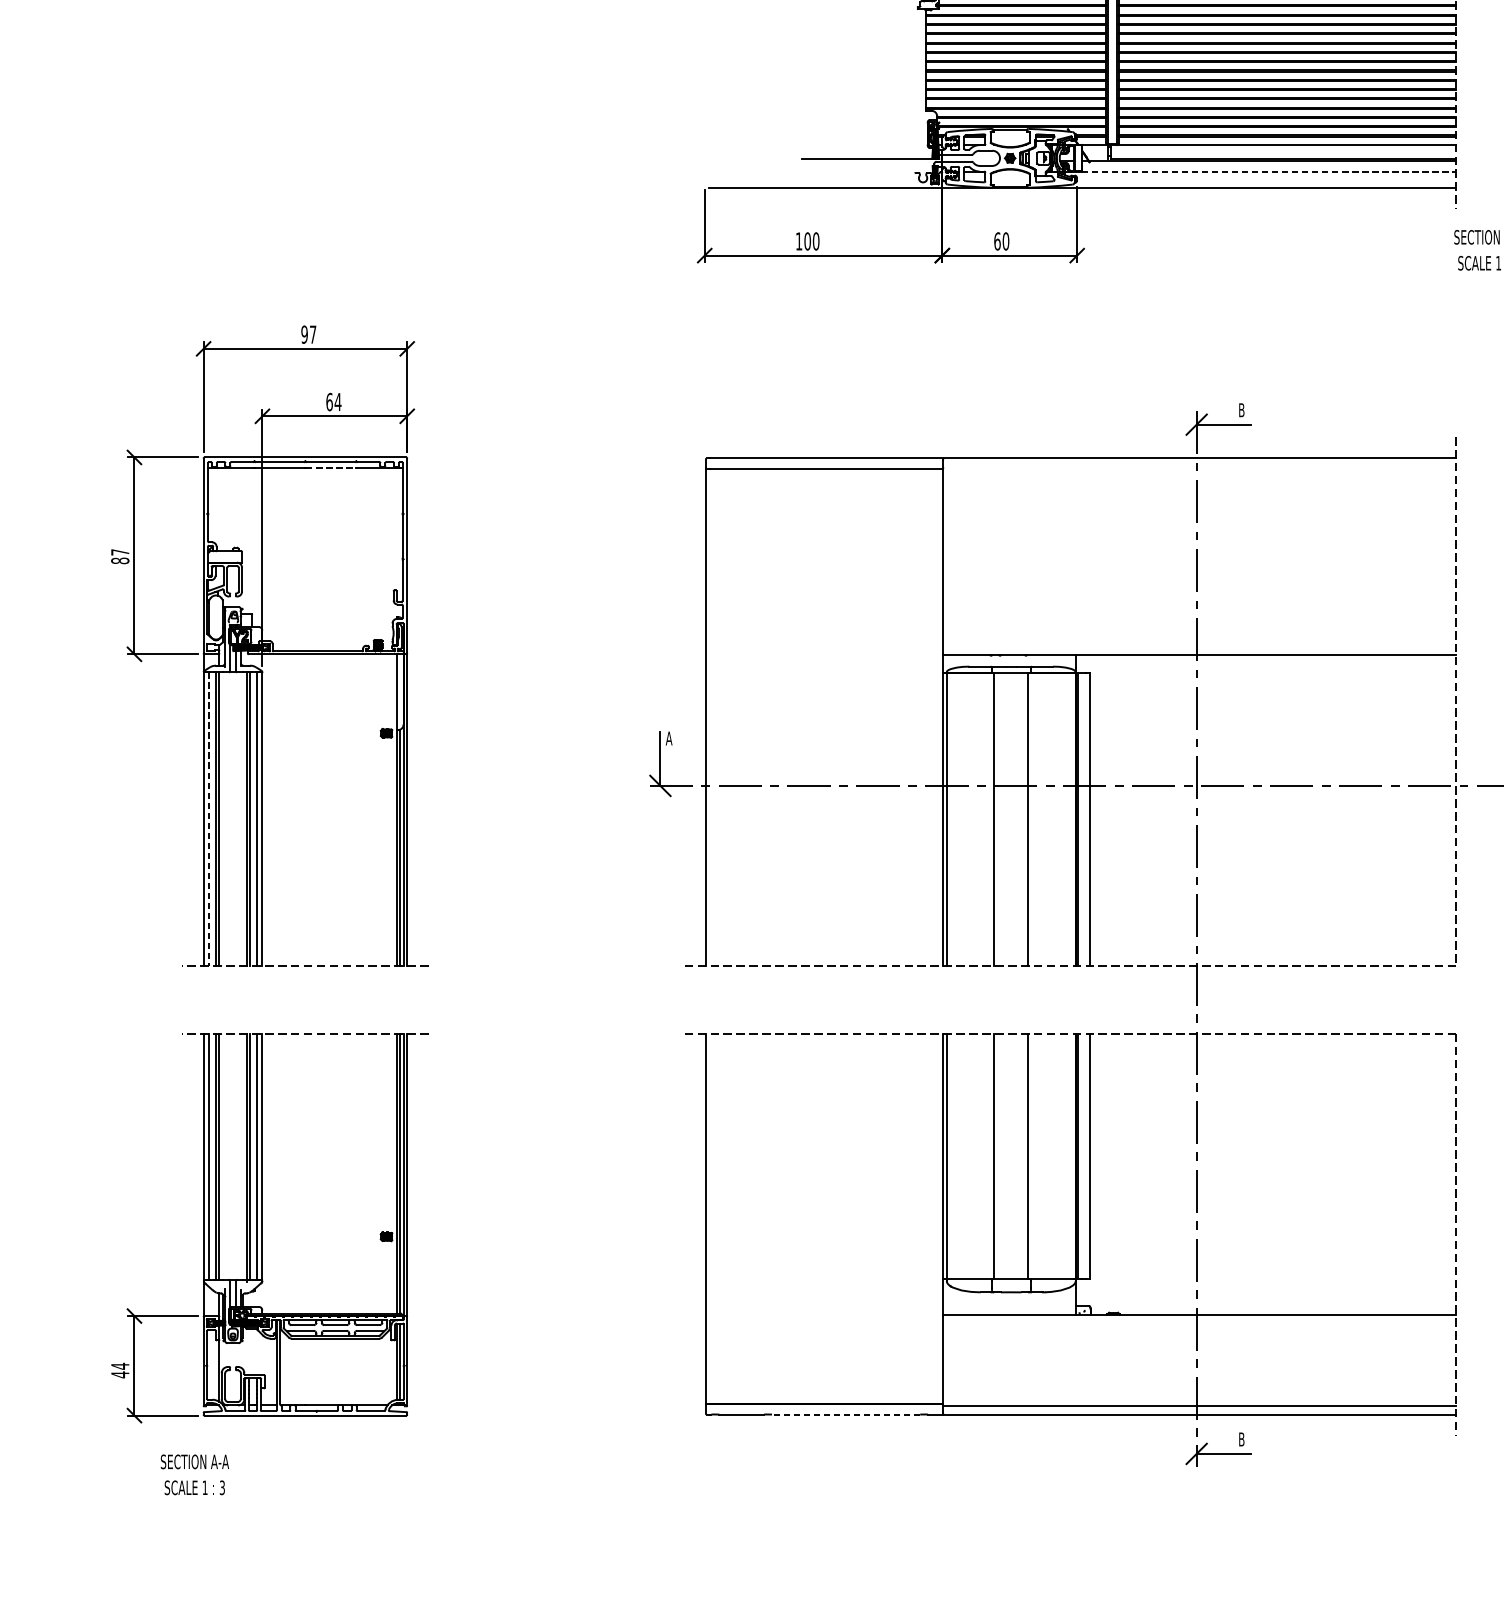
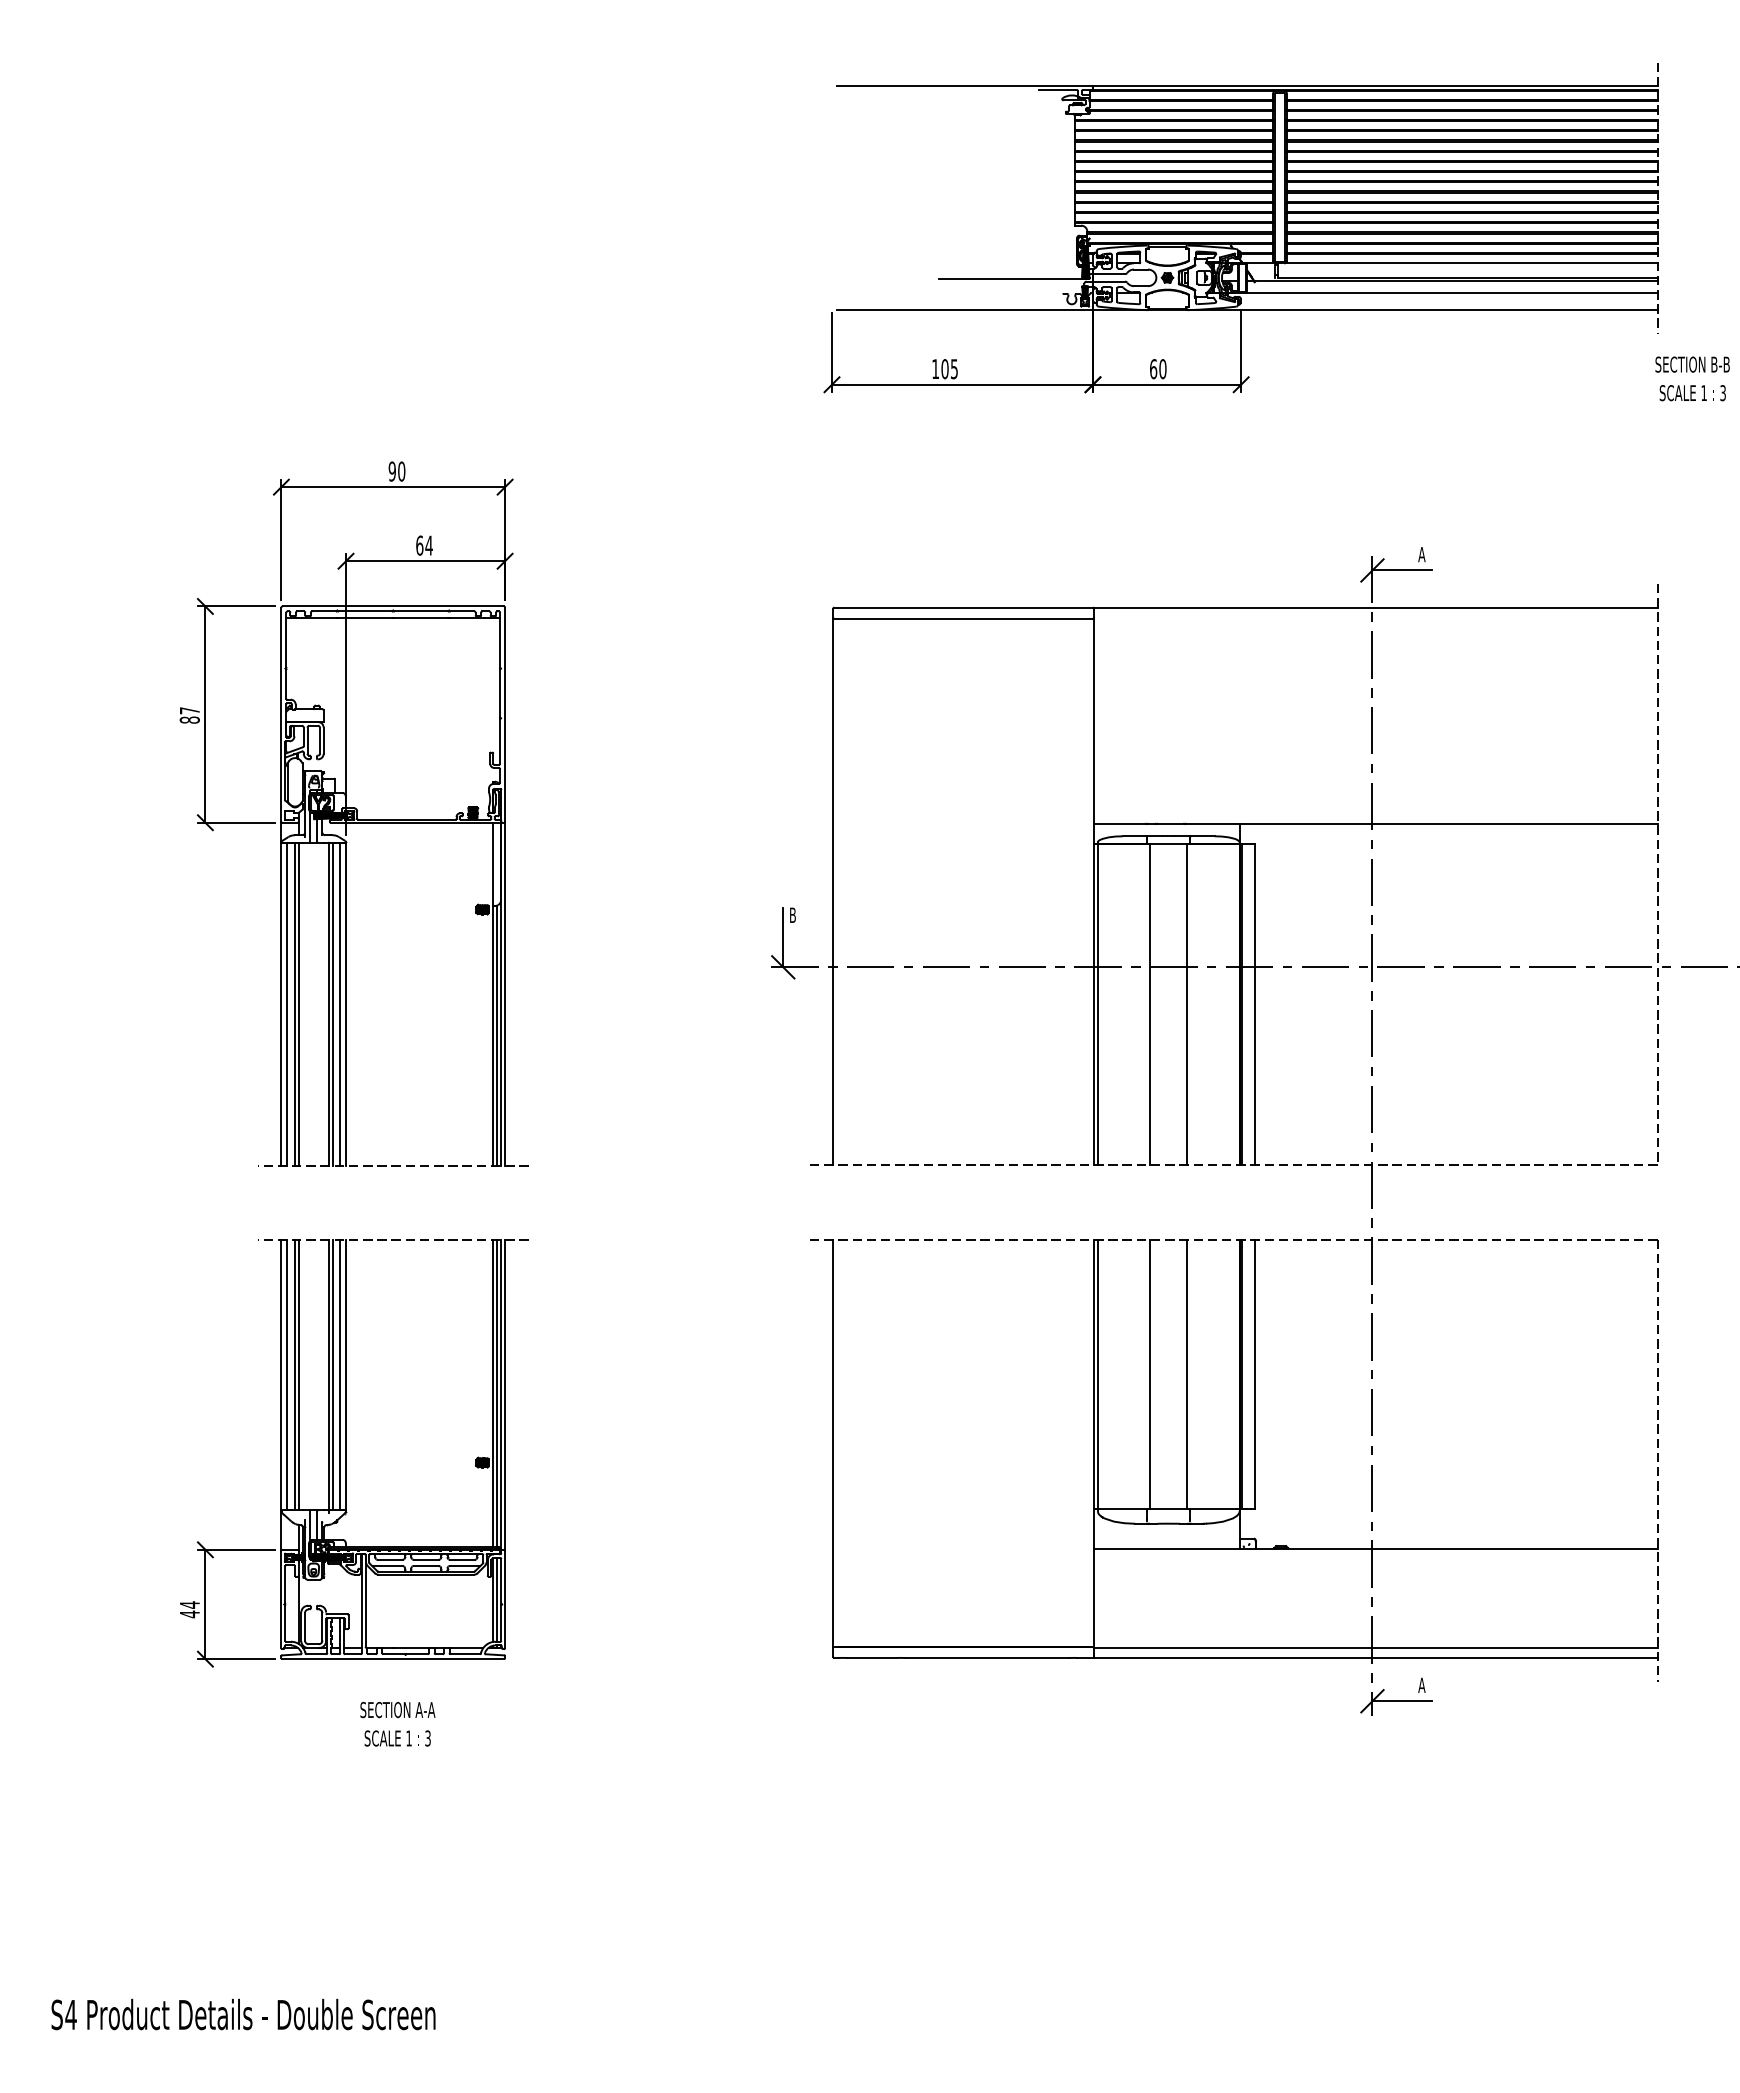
line: (1268, 171) -> (1451, 292), dashed -> solid
text: (816, 241) -> (954, 369), 100 -> 105
text: (312, 334) -> (401, 471), 97 -> 90
text: (1241, 410) -> (1421, 554), B -> A
line: (331, 467) -> (421, 617), dashed -> solid
text: (668, 737) -> (792, 914), A -> B
line: (209, 819) -> (287, 1004), dashed -> solid
line: (845, 1414) -> (986, 1657), dashed -> solid
text: (1241, 1438) -> (1421, 1684), B -> A
text: (194, 1474) -> (397, 1723), moved

